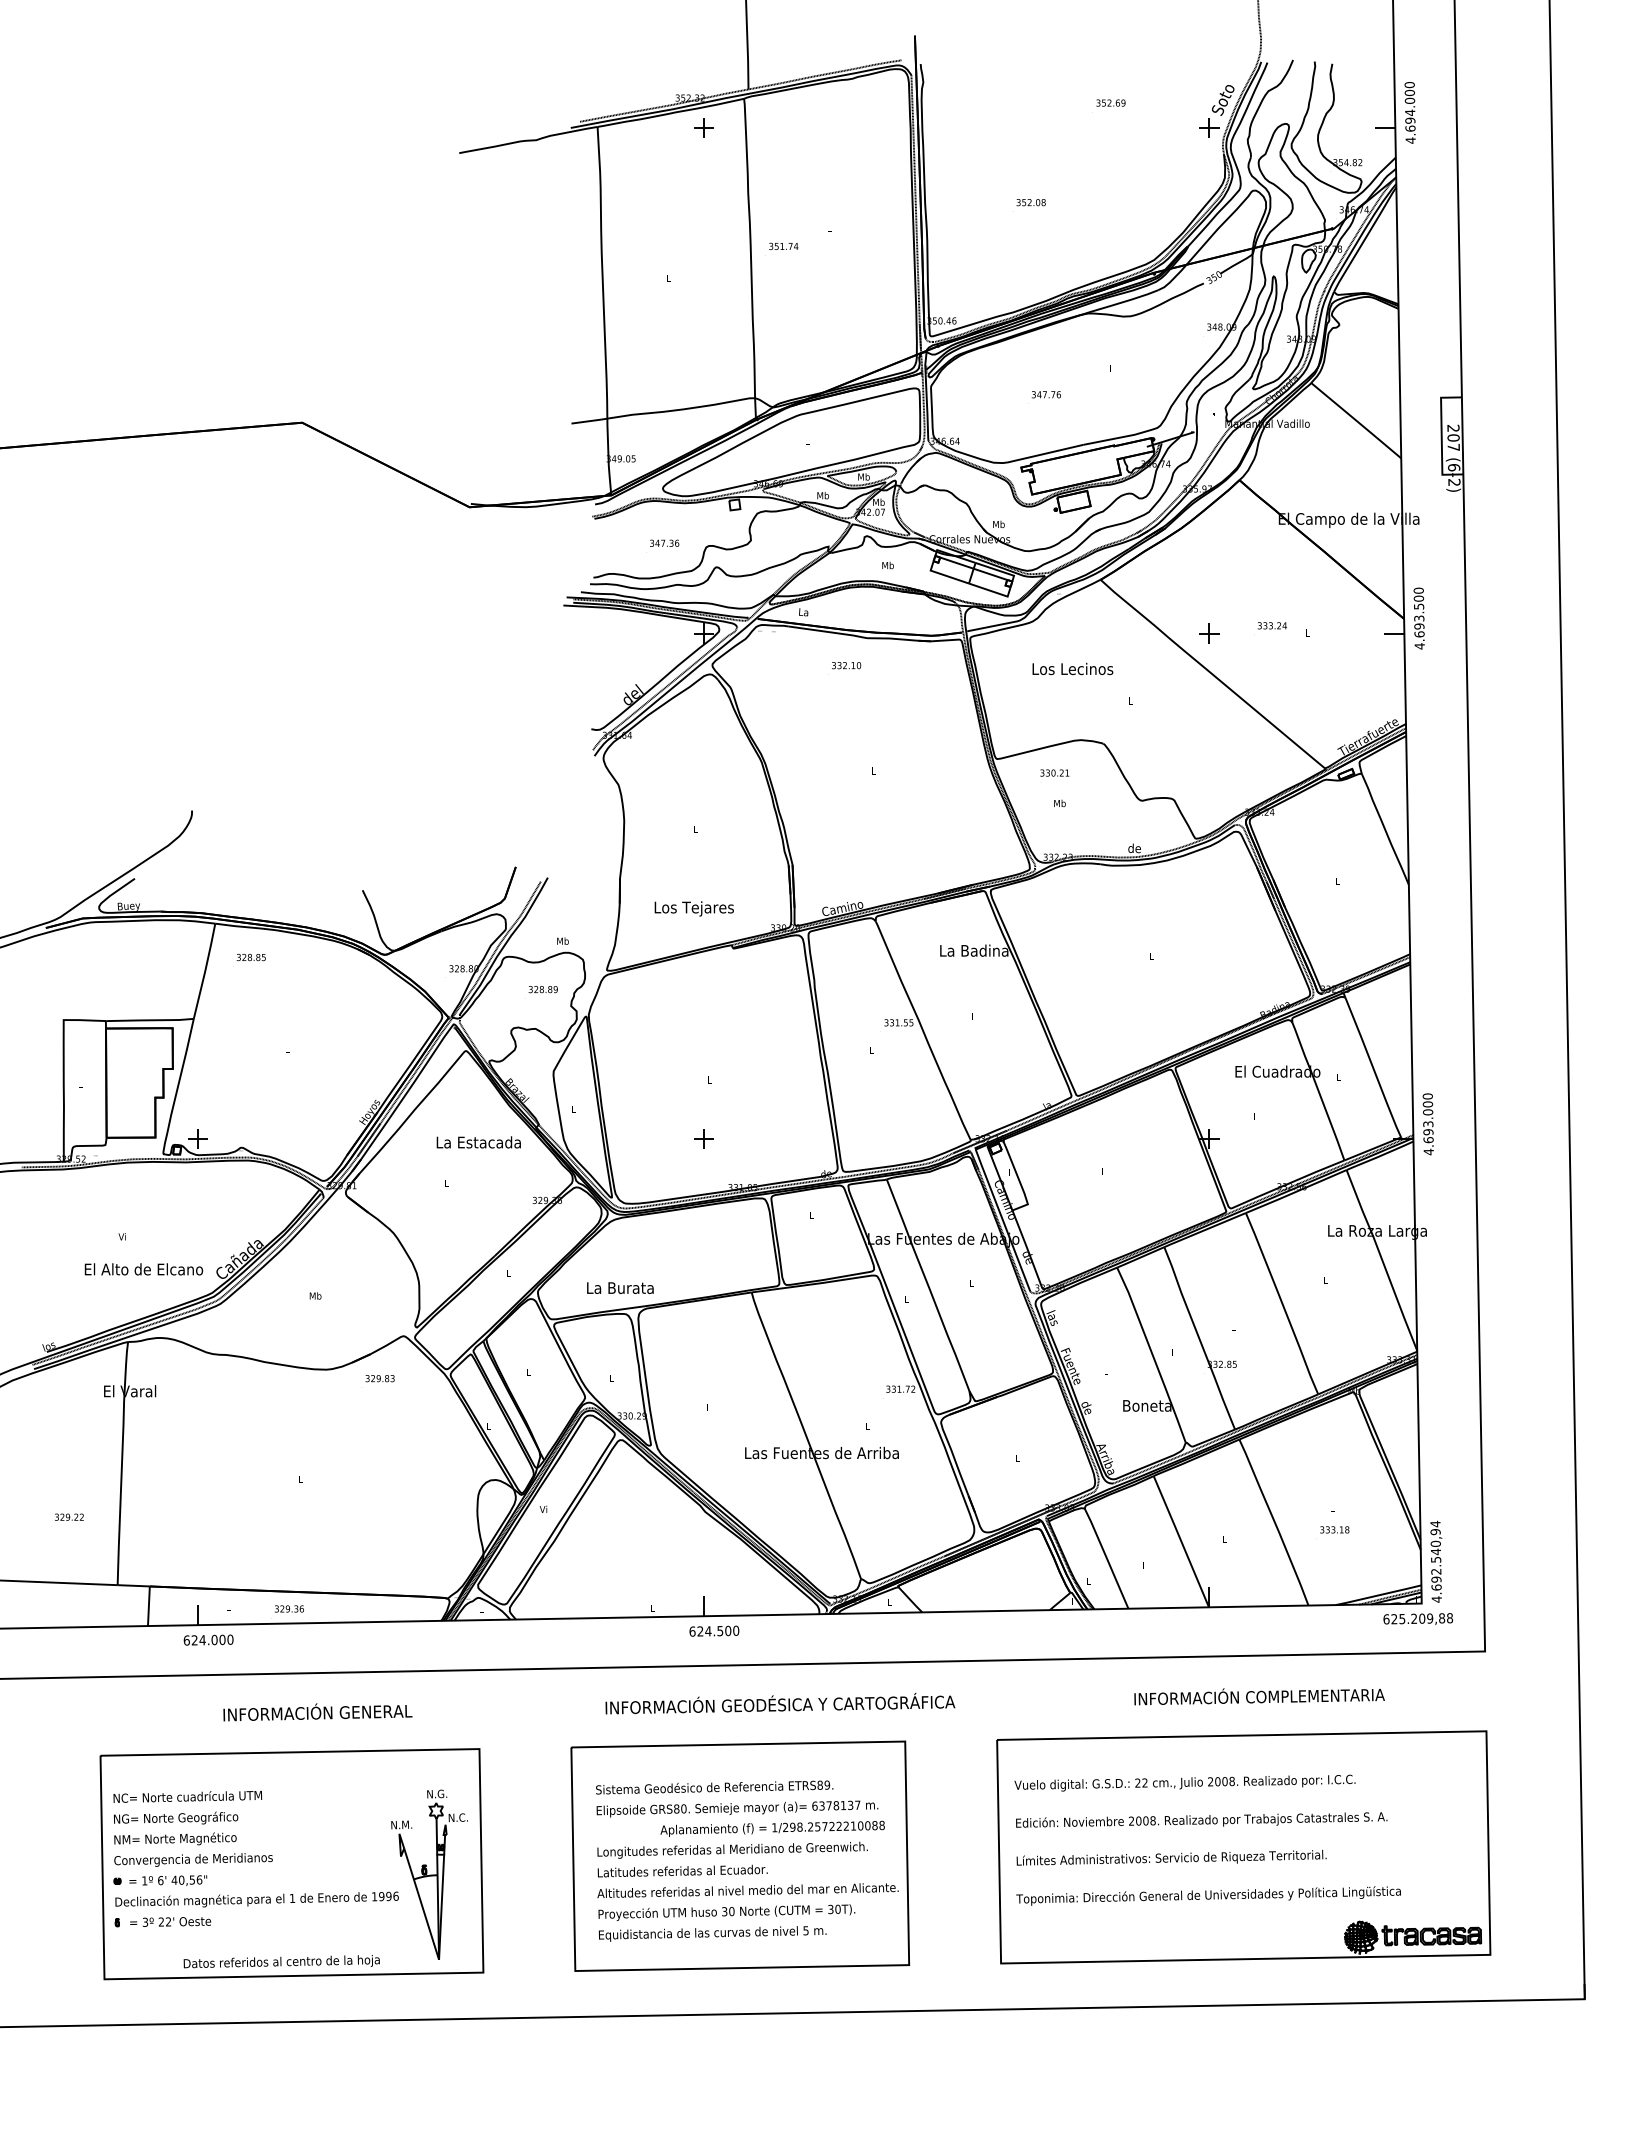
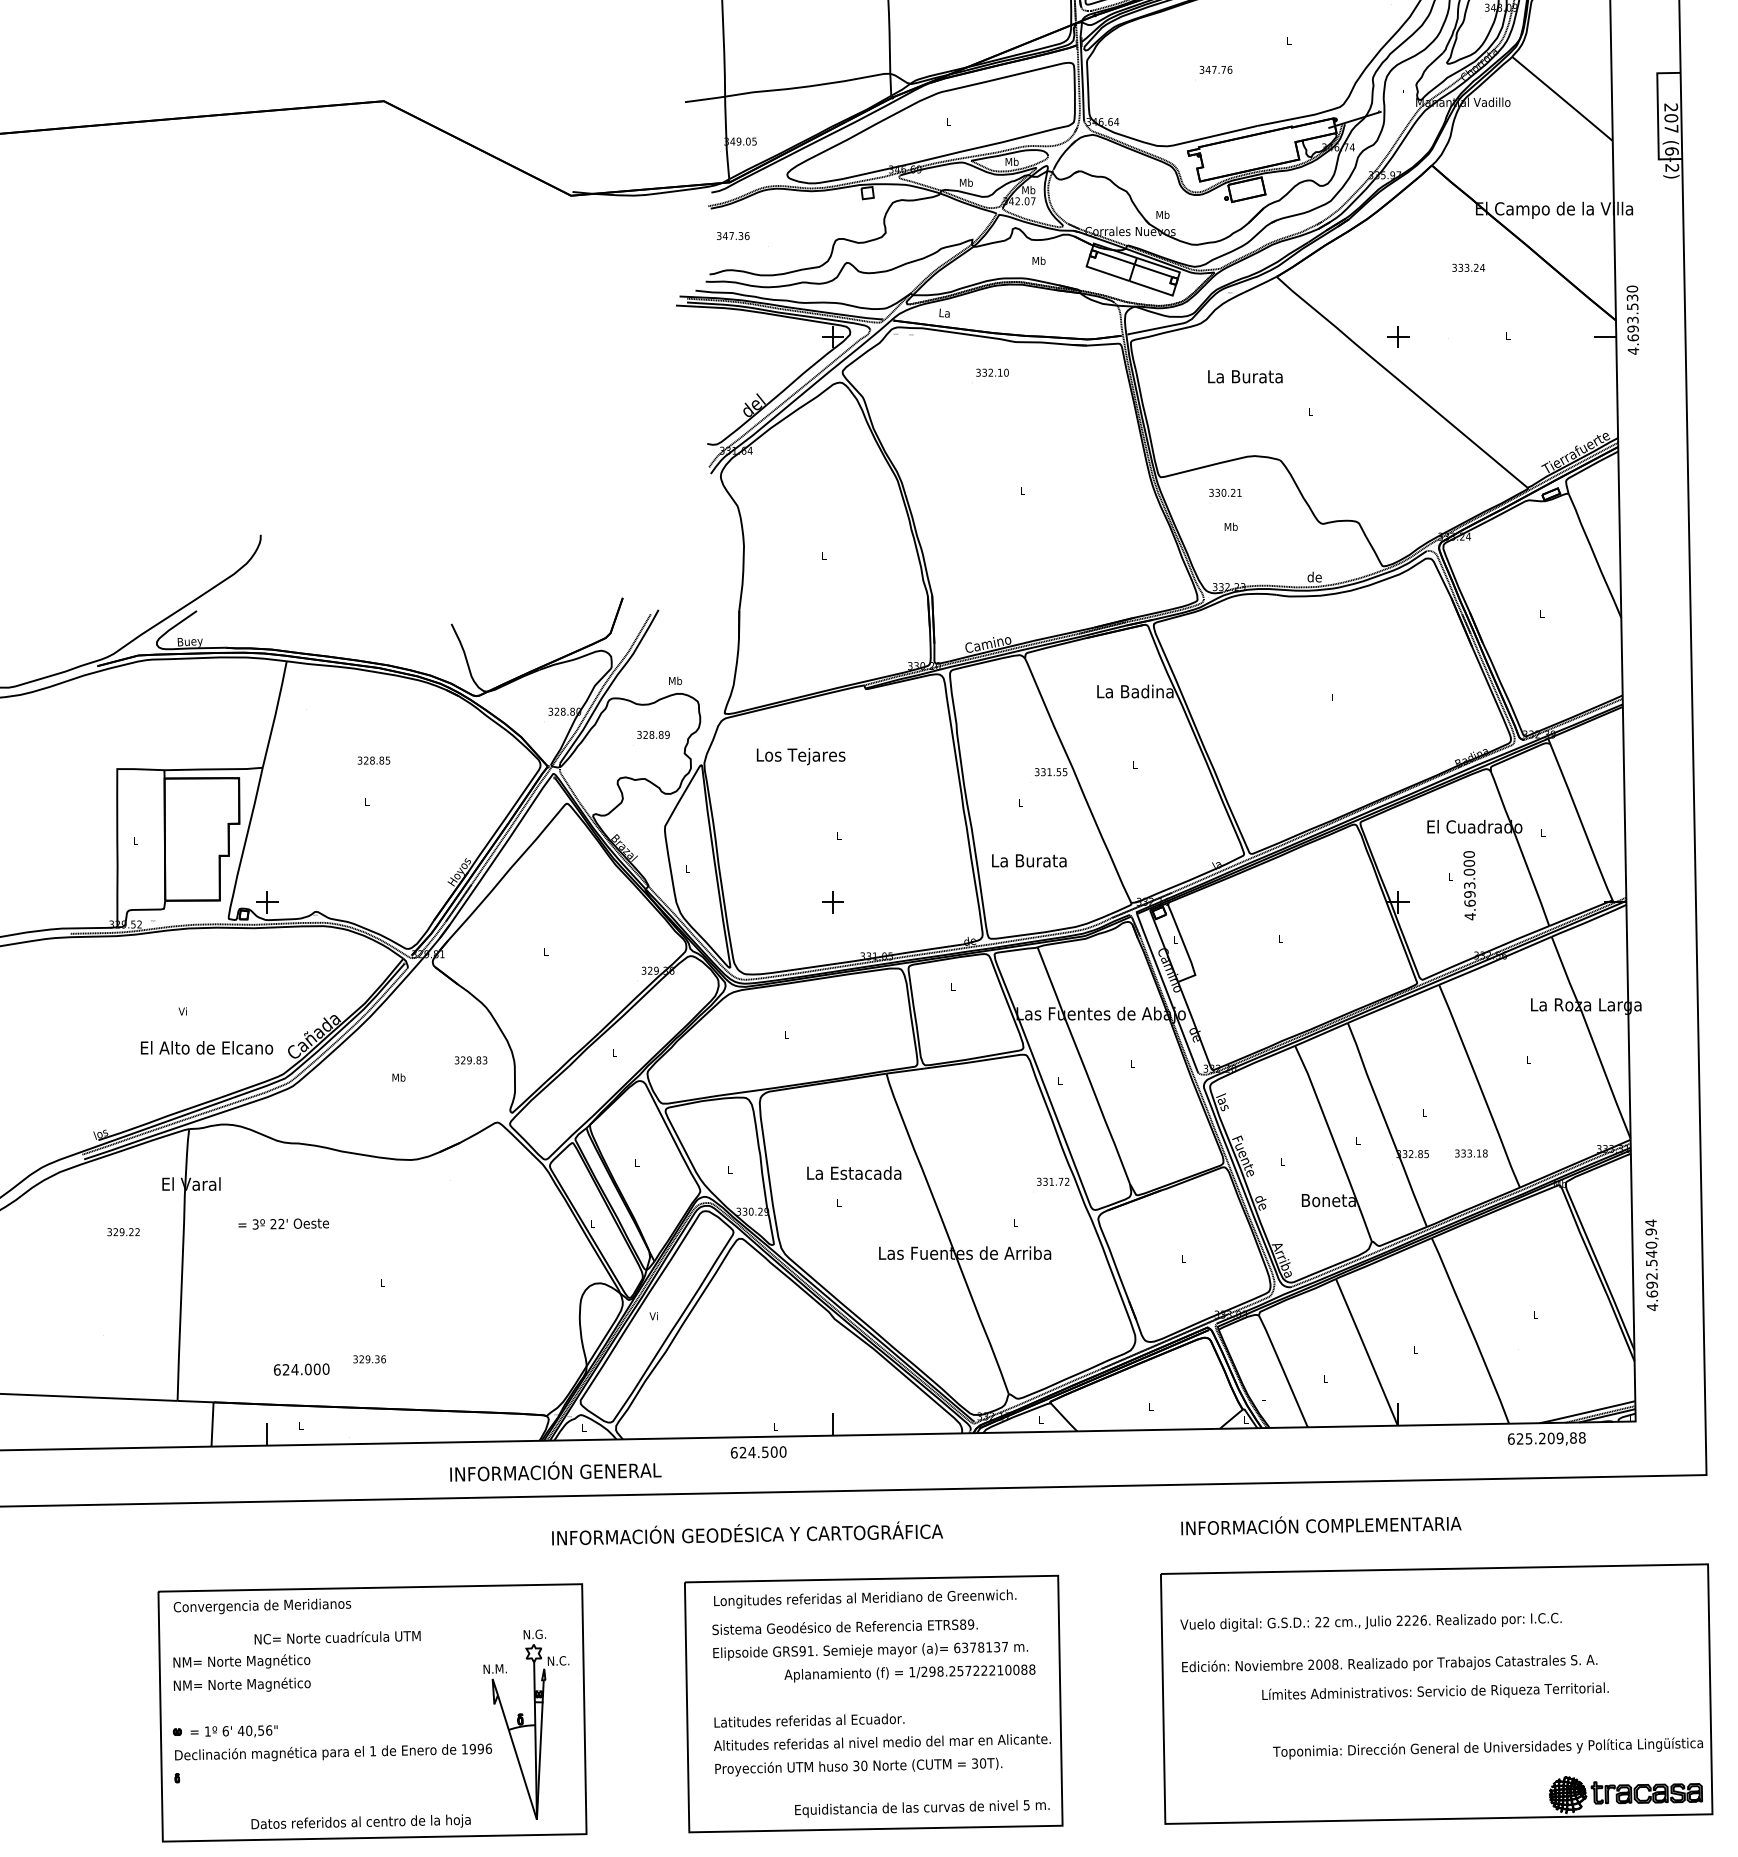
text: (664, 542) -> (733, 235), moved
text: (1418, 598) -> (1632, 297), 4.693.500 -> 4.693.530
text: (1271, 625) -> (1467, 267), moved
text: (1072, 668) -> (1245, 376), Los Lecinos -> La Burata
text: (693, 908) -> (800, 756), moved
text: (250, 957) -> (373, 760), moved
text: (1427, 1124) -> (1468, 885), moved
text: (478, 1142) -> (853, 1173), moved
text: (620, 1287) -> (1029, 860), moved
text: (379, 1378) -> (470, 1060), moved
text: (69, 1516) -> (123, 1231), moved
text: (1334, 1529) -> (1471, 1153), moved
text: (1436, 1561) -> (1652, 1264), moved
text: (288, 1608) -> (368, 1358), moved
text: (1418, 1619) -> (1547, 1439), moved
text: (714, 1630) -> (758, 1451), moved
text: (208, 1639) -> (301, 1368), moved
text: (1259, 1696) -> (1321, 1525), moved
text: (780, 1703) -> (747, 1533), moved
text: (317, 1712) -> (555, 1471), moved
text: (1224, 1781) -> (1415, 1620), 2008. -> 2226.
text: (187, 1796) -> (337, 1637), moved
text: (680, 1808) -> (806, 1650), GRS80. -> GRS91.
text: (180, 1817) -> (247, 1660), NG= Norte Geográfico -> NM= Norte Magnético
text: (732, 1849) -> (865, 1598), moved
text: (1171, 1857) -> (1435, 1690), moved
text: (193, 1859) -> (262, 1605), moved
text: (1208, 1895) -> (1487, 1747), moved
text: (170, 1921) -> (283, 1223), moved
text: (712, 1933) -> (922, 1808), moved

